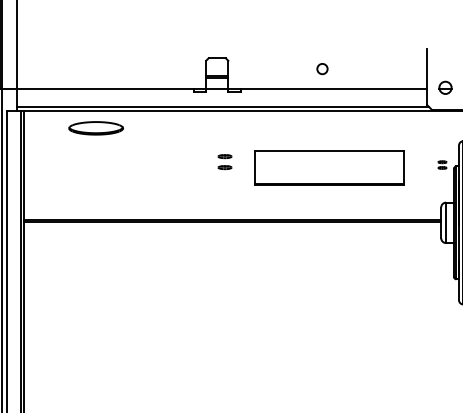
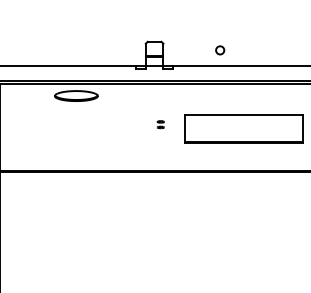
circle: (322, 69) -> (220, 50), moved
part: (95, 128) -> (75, 96), moved
part: (224, 162) -> (160, 124), size x0.62

